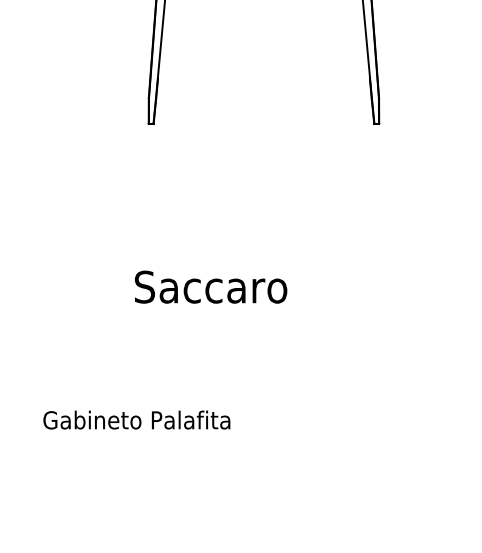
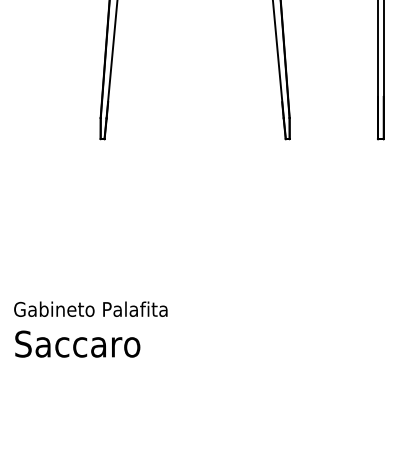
text: (210, 286) -> (77, 343), moved
text: (136, 419) -> (90, 308), moved

